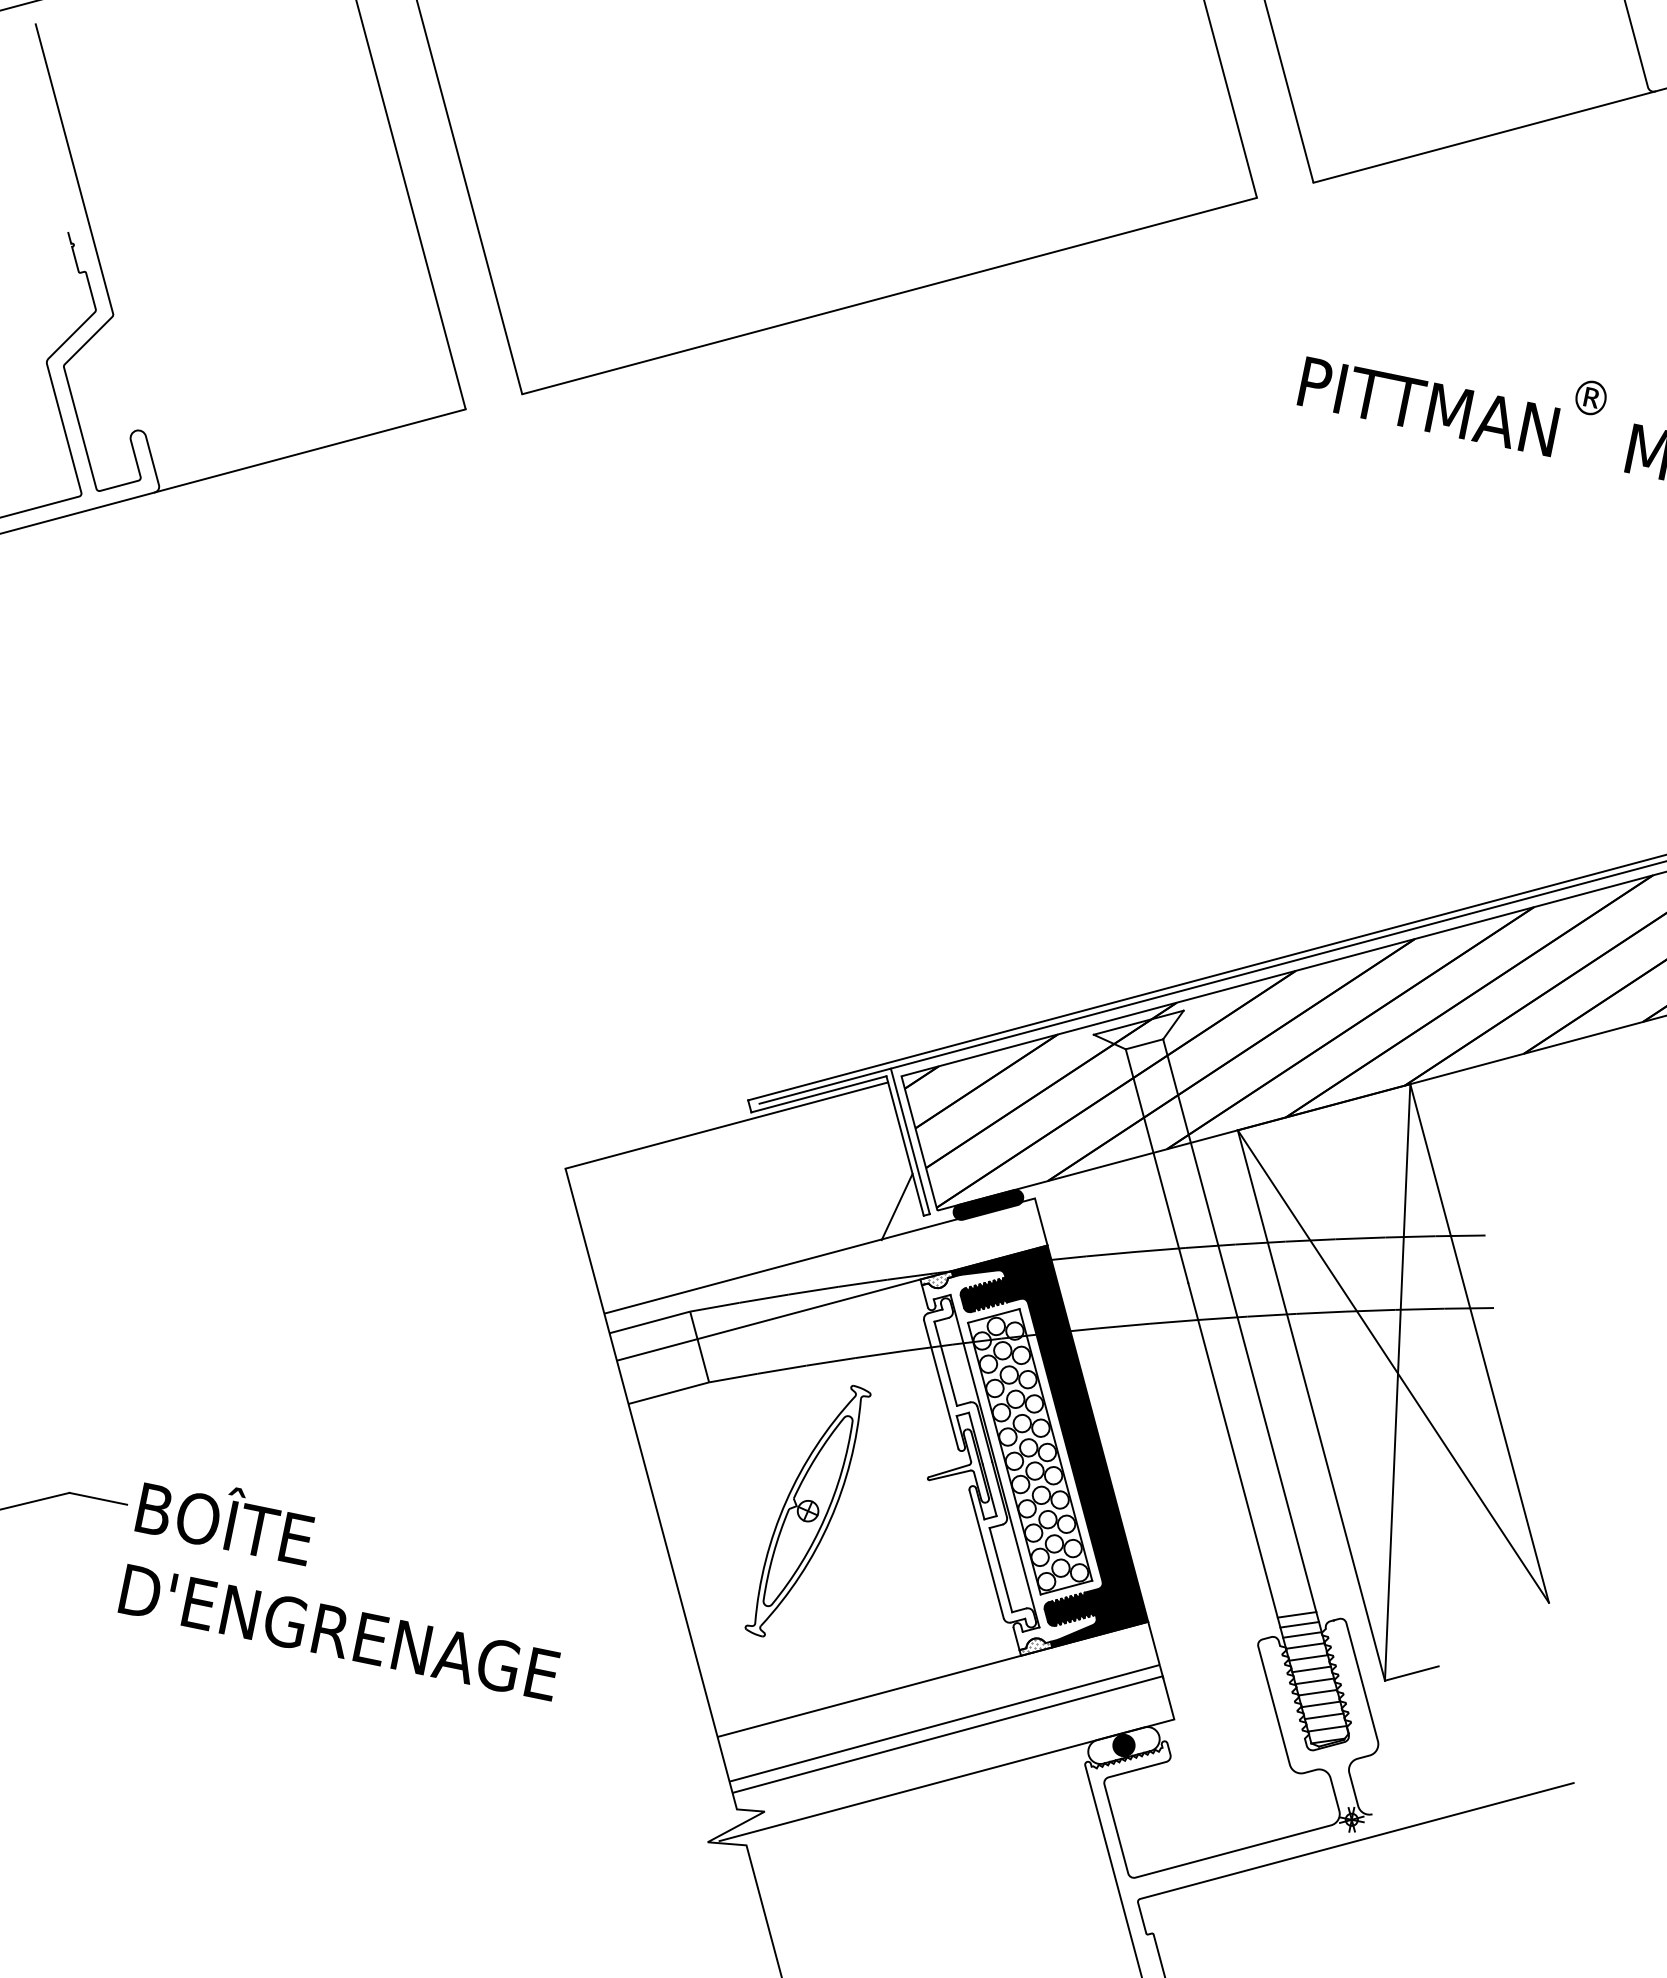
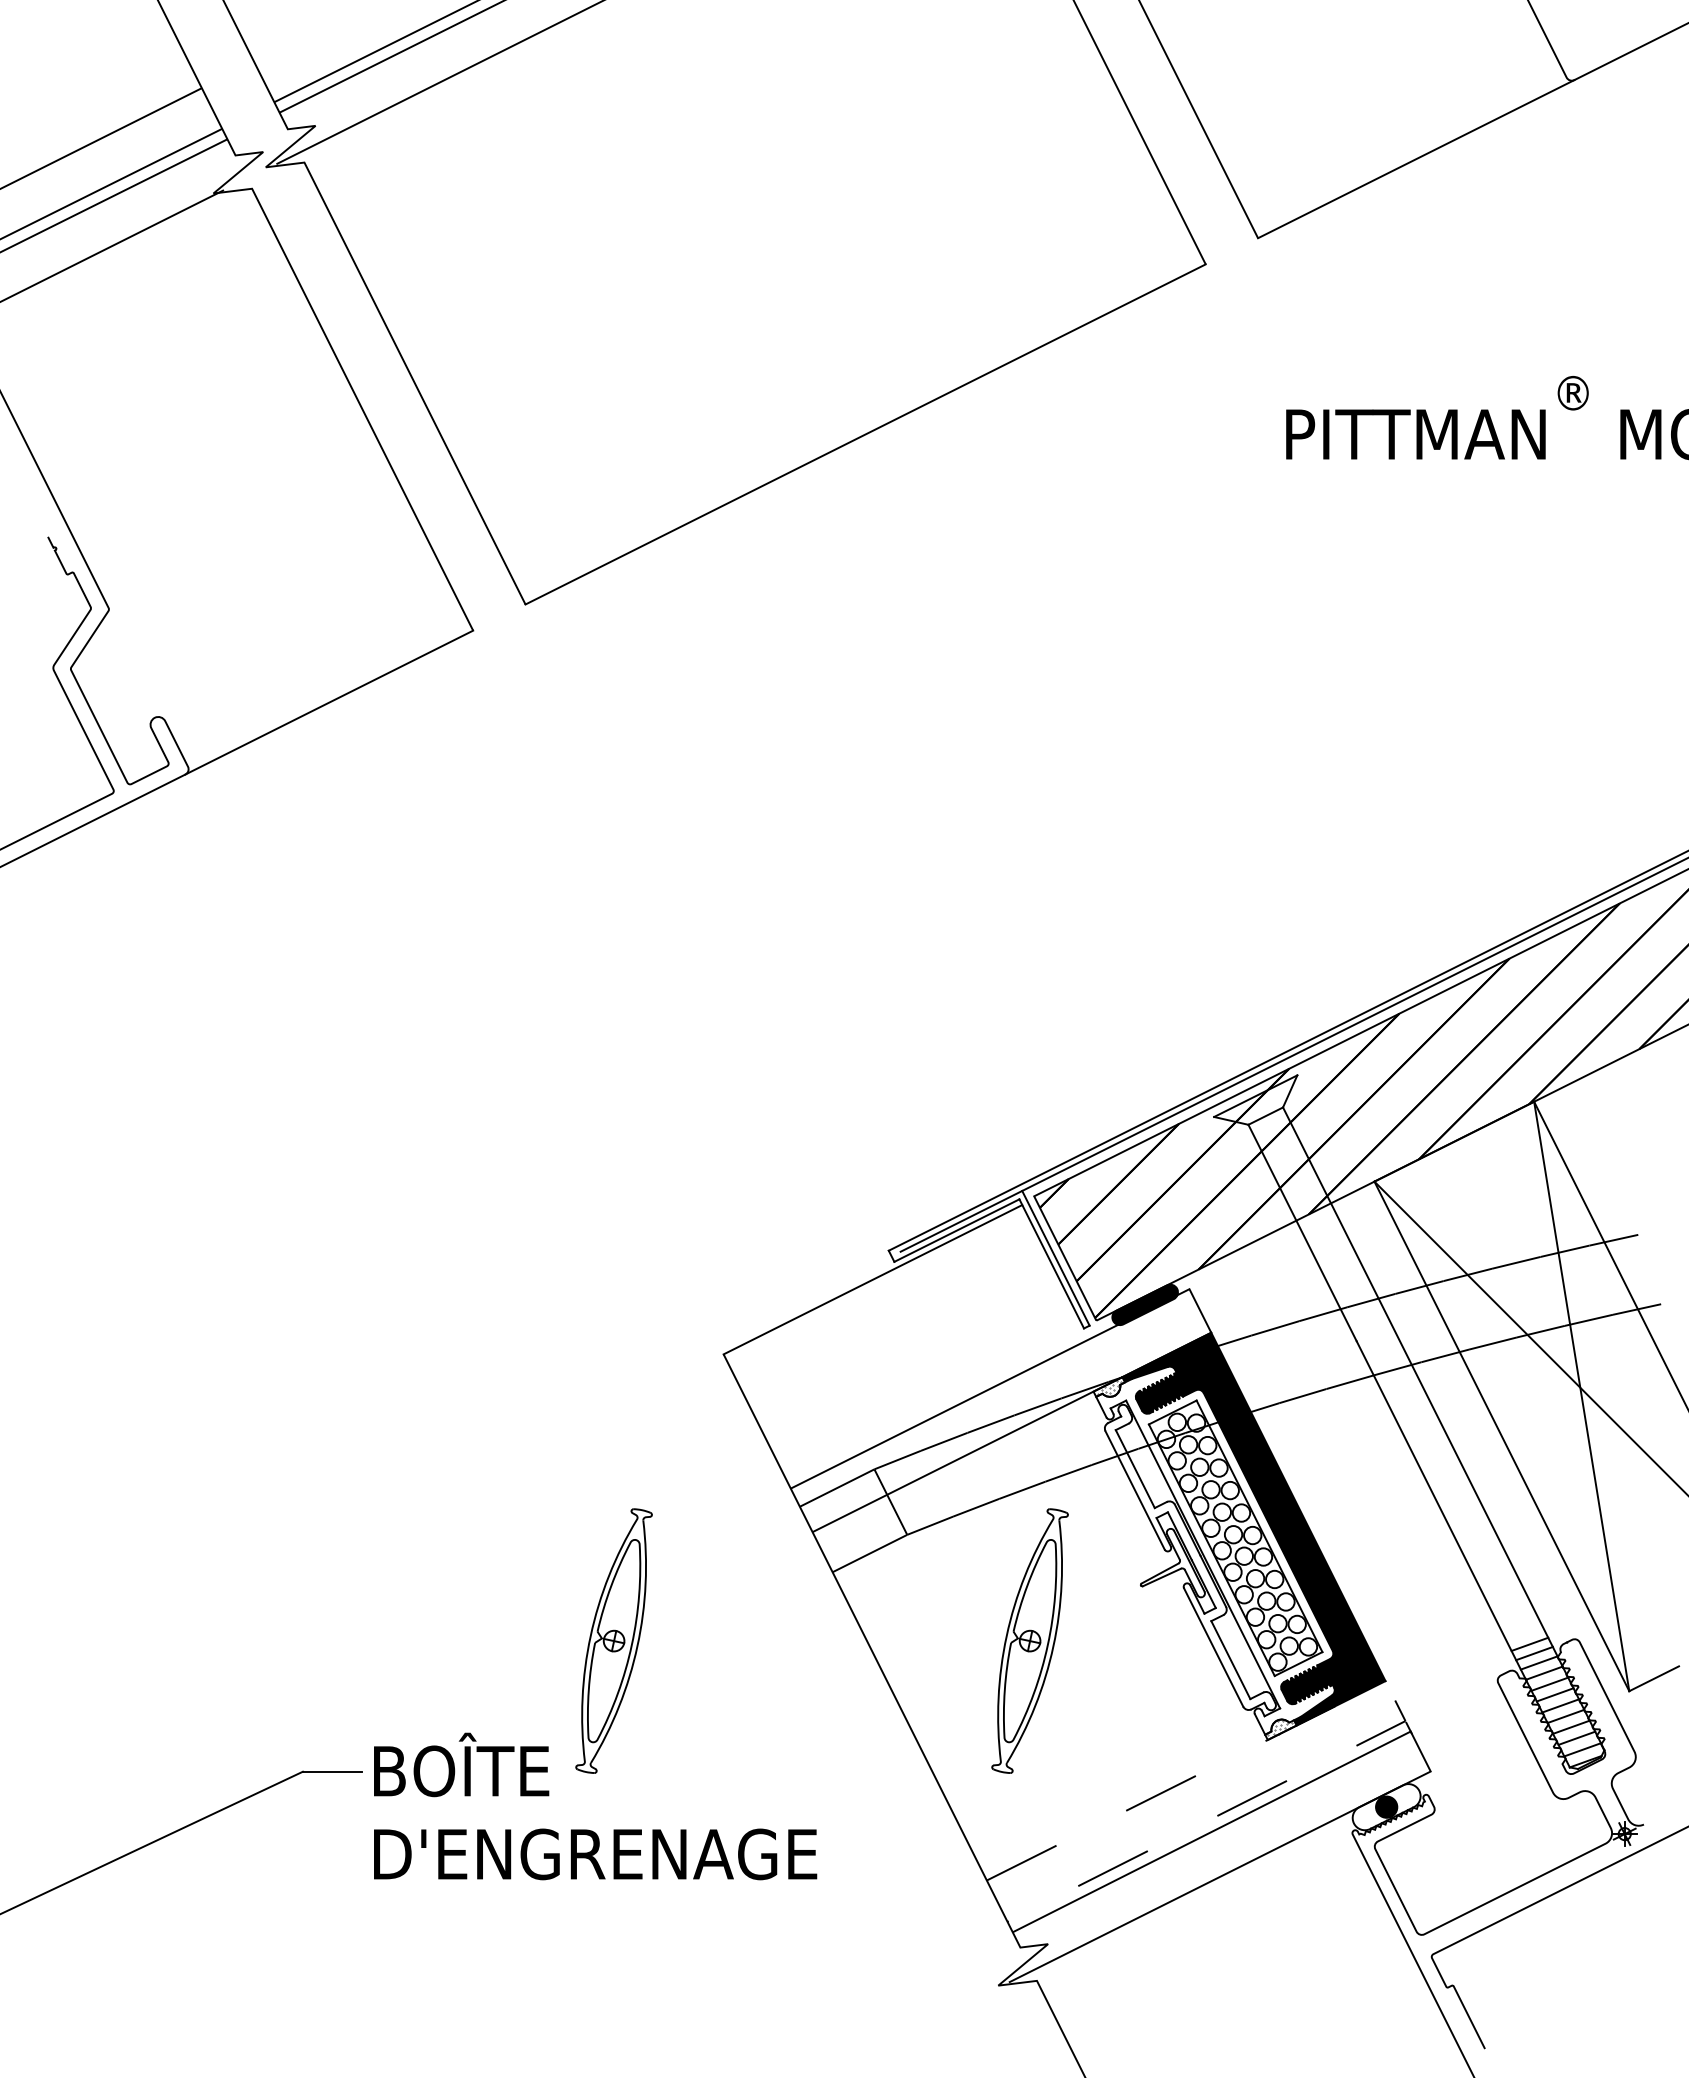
line: (896, 1206) -> (1055, 1324), removed
part: (400, 1426) -> (613, 1640), added
line: (1153, 1643) -> (1395, 1701), solid -> dashed

